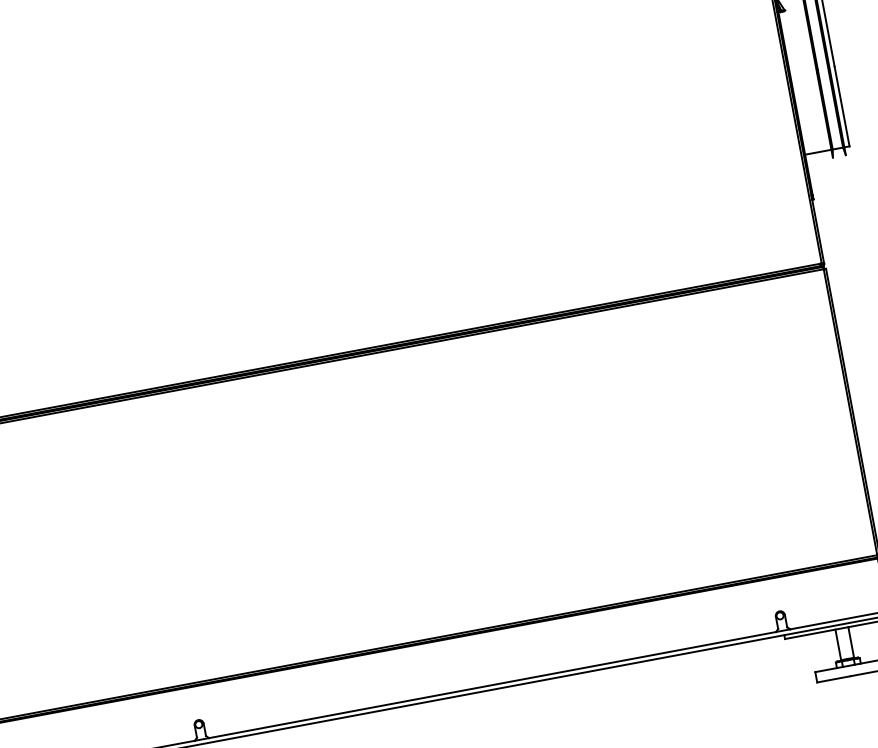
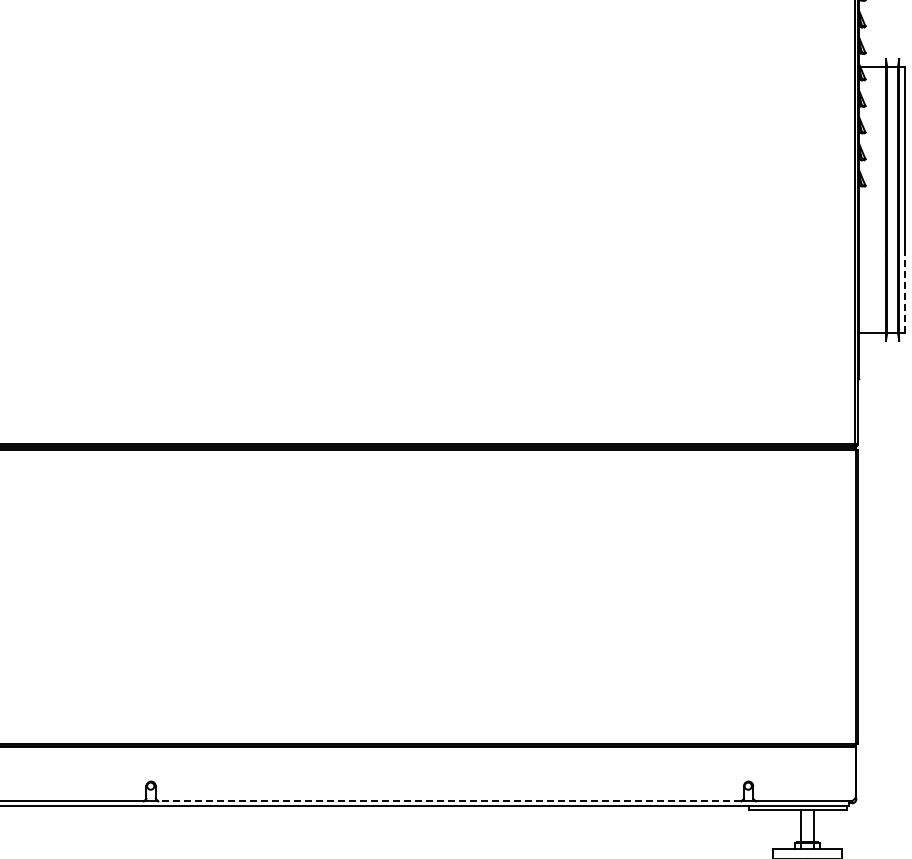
line: (841, 106) -> (904, 291), solid -> dashed
line: (492, 685) -> (449, 801), solid -> dashed

